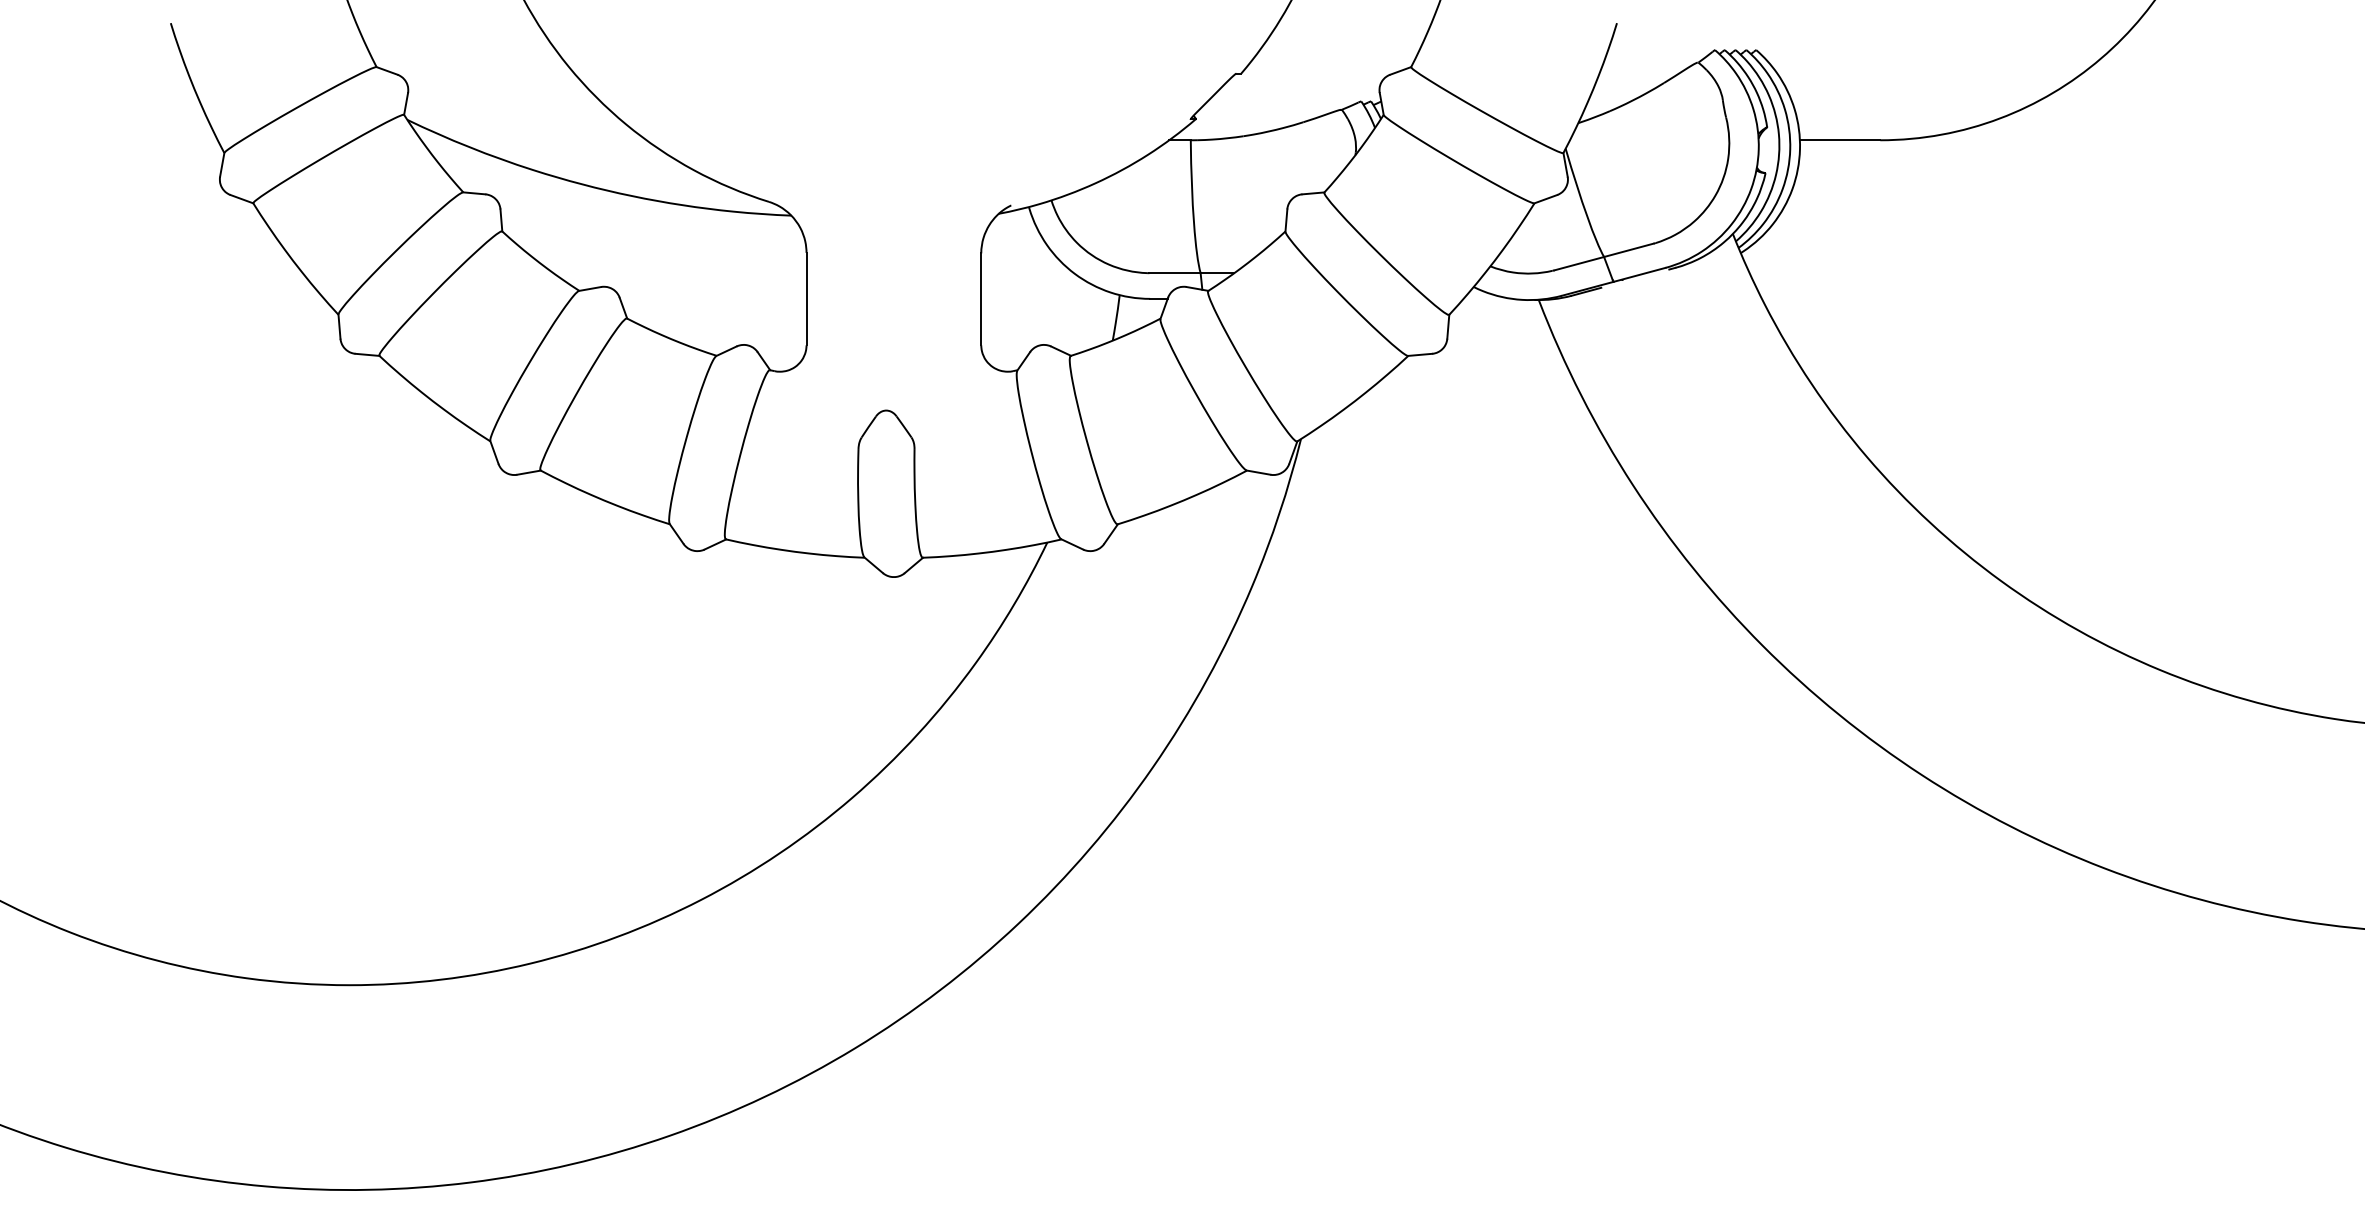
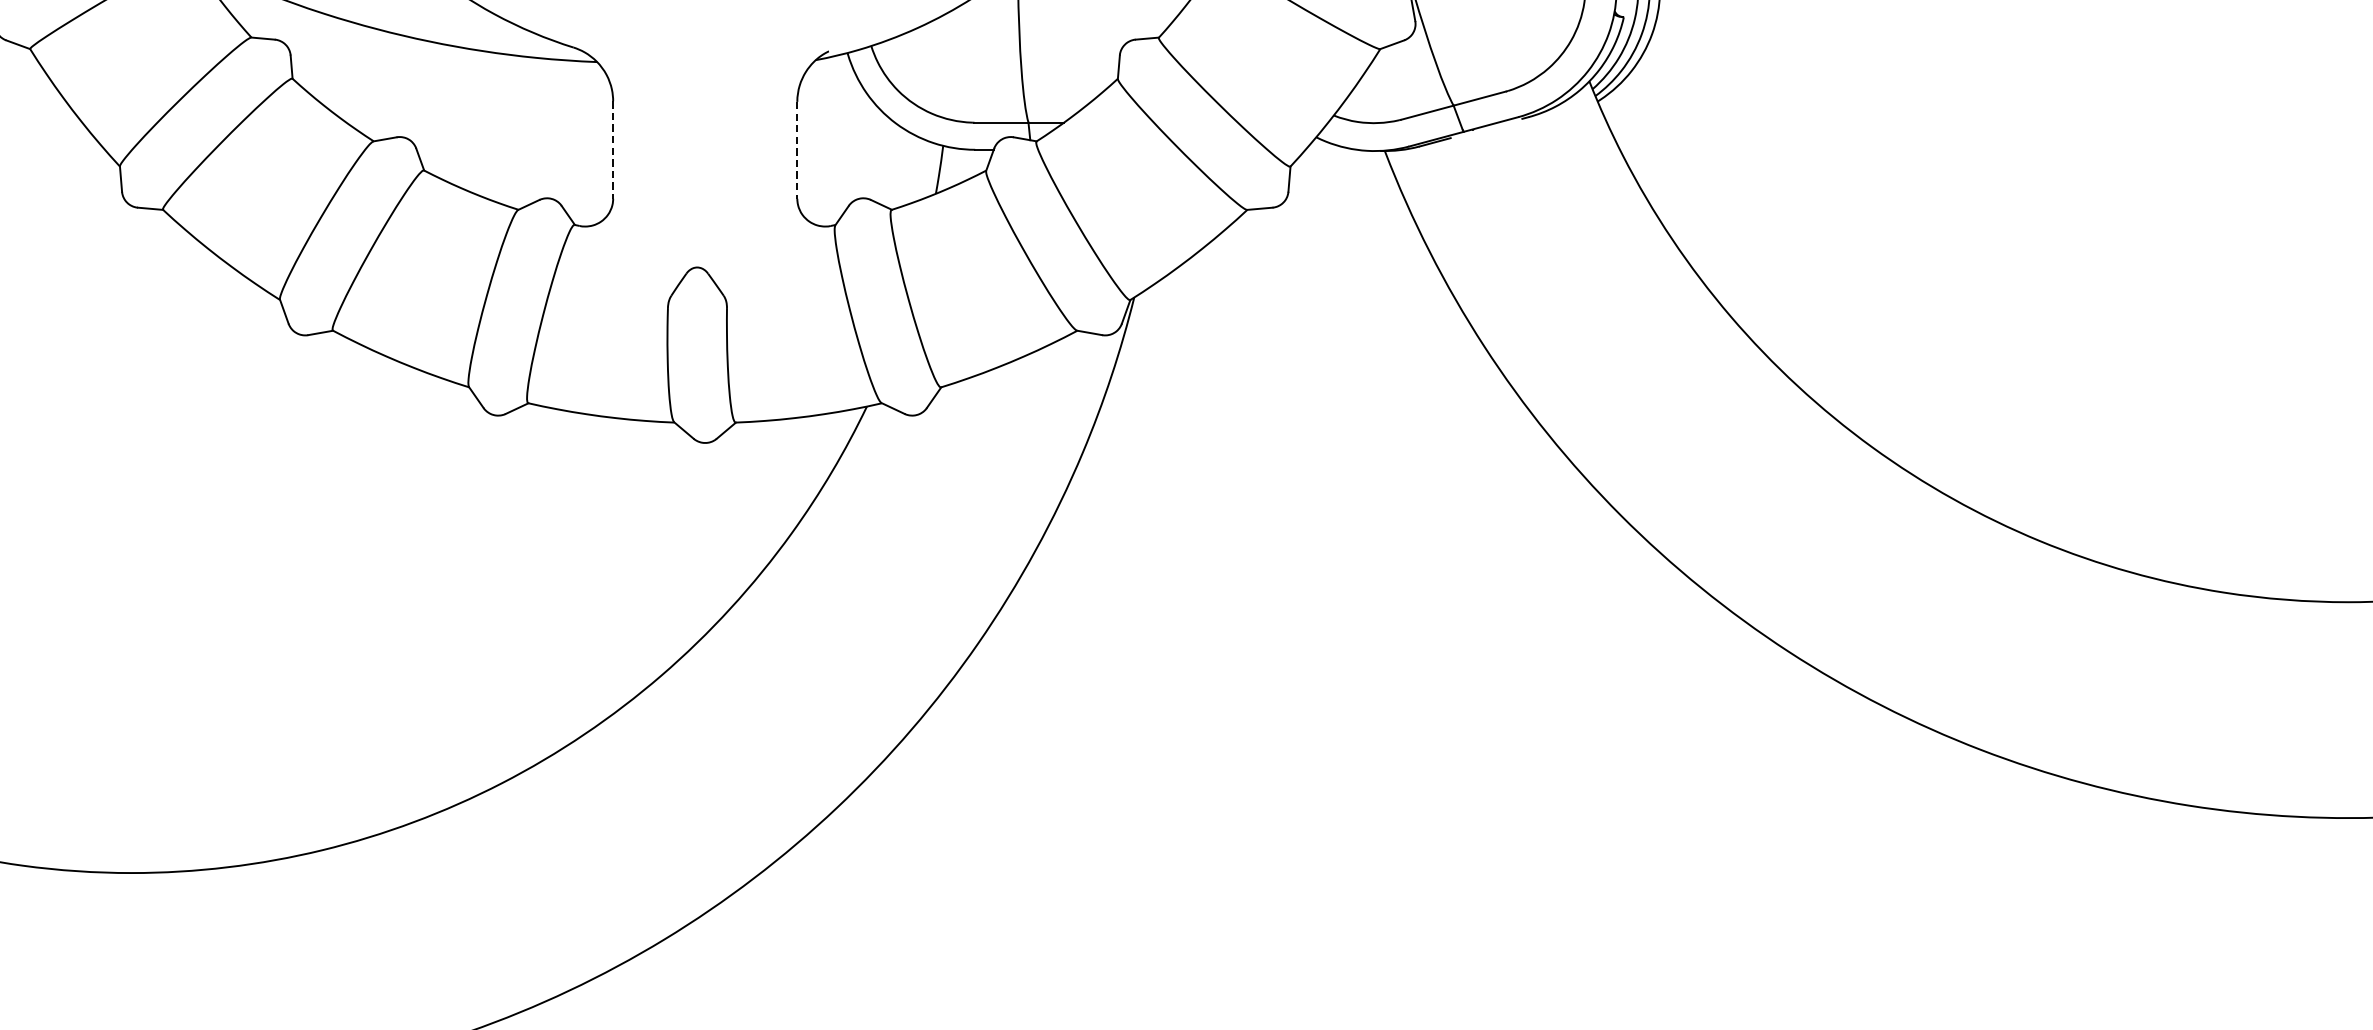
line: (806, 299) -> (613, 150), solid -> dashed
line: (981, 299) -> (797, 150), solid -> dashed

